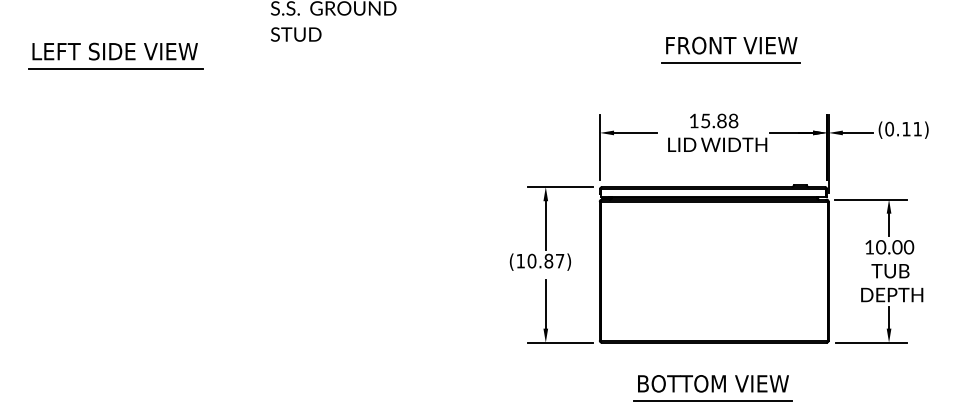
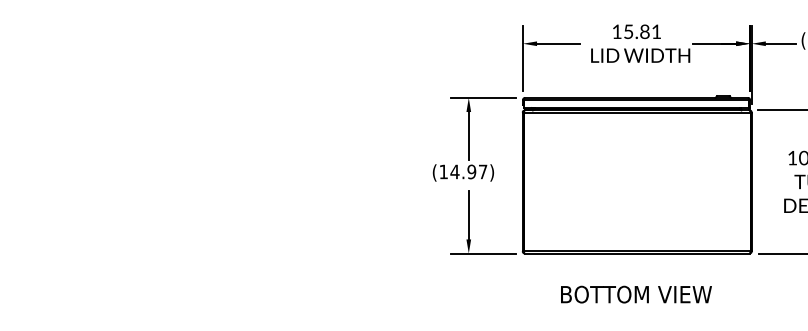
text: (733, 120) -> (656, 31), 15.88 -> 15.81
text: (540, 260) -> (463, 171), (10.87) -> (14.97)
line: (713, 400) -> (636, 311), removed

